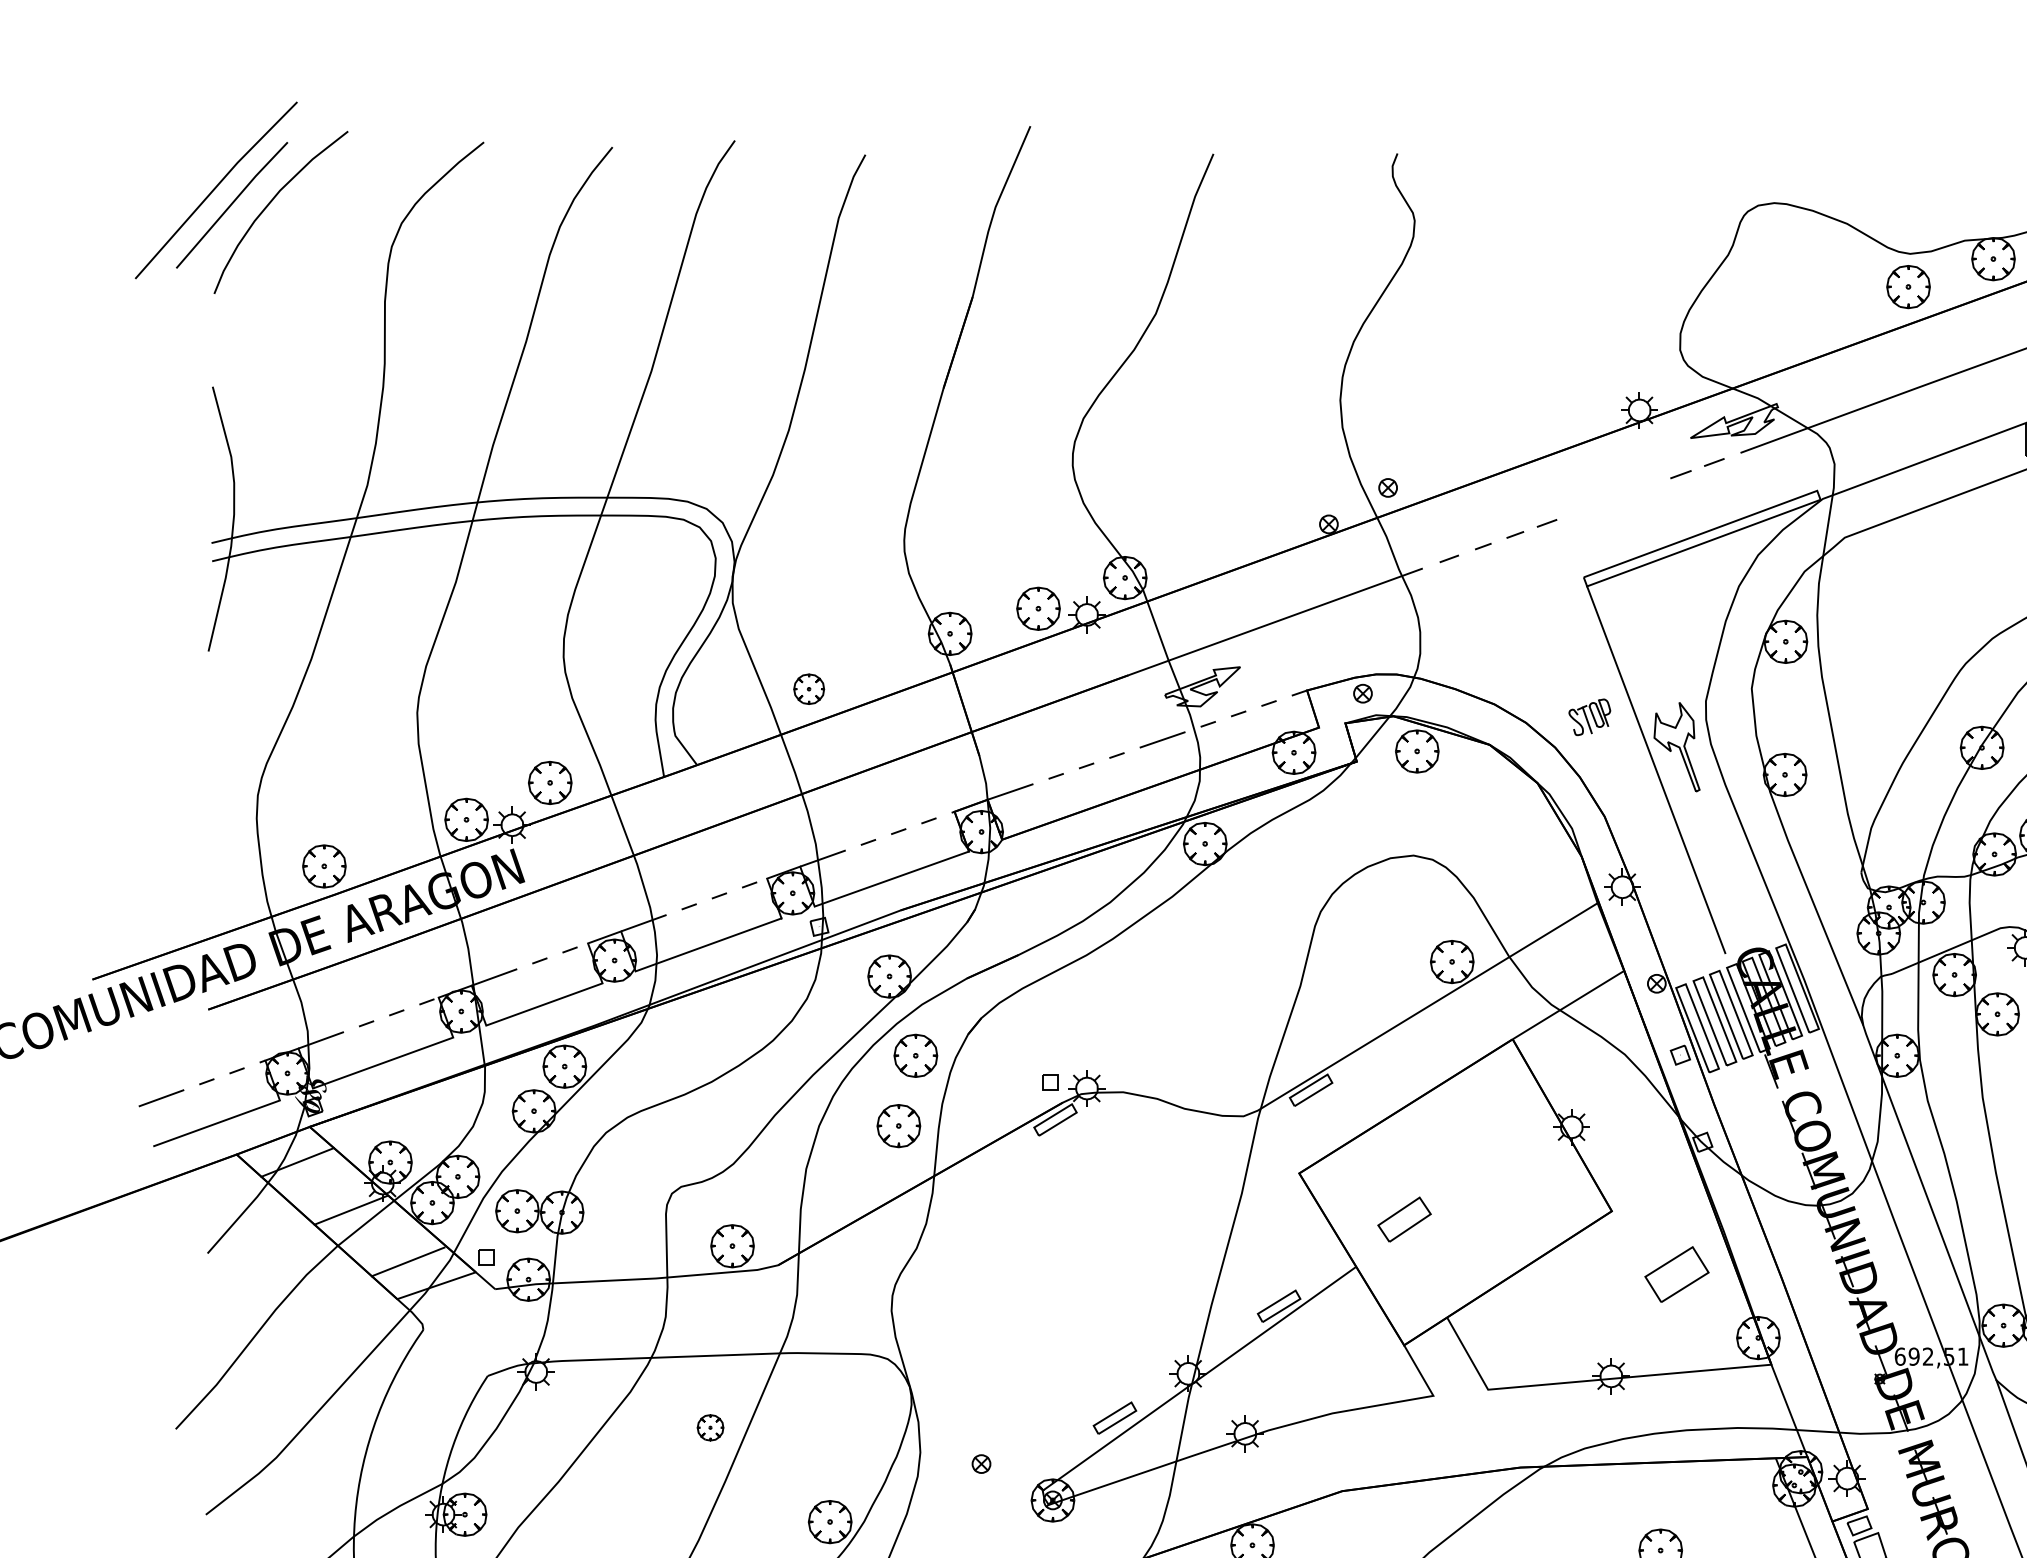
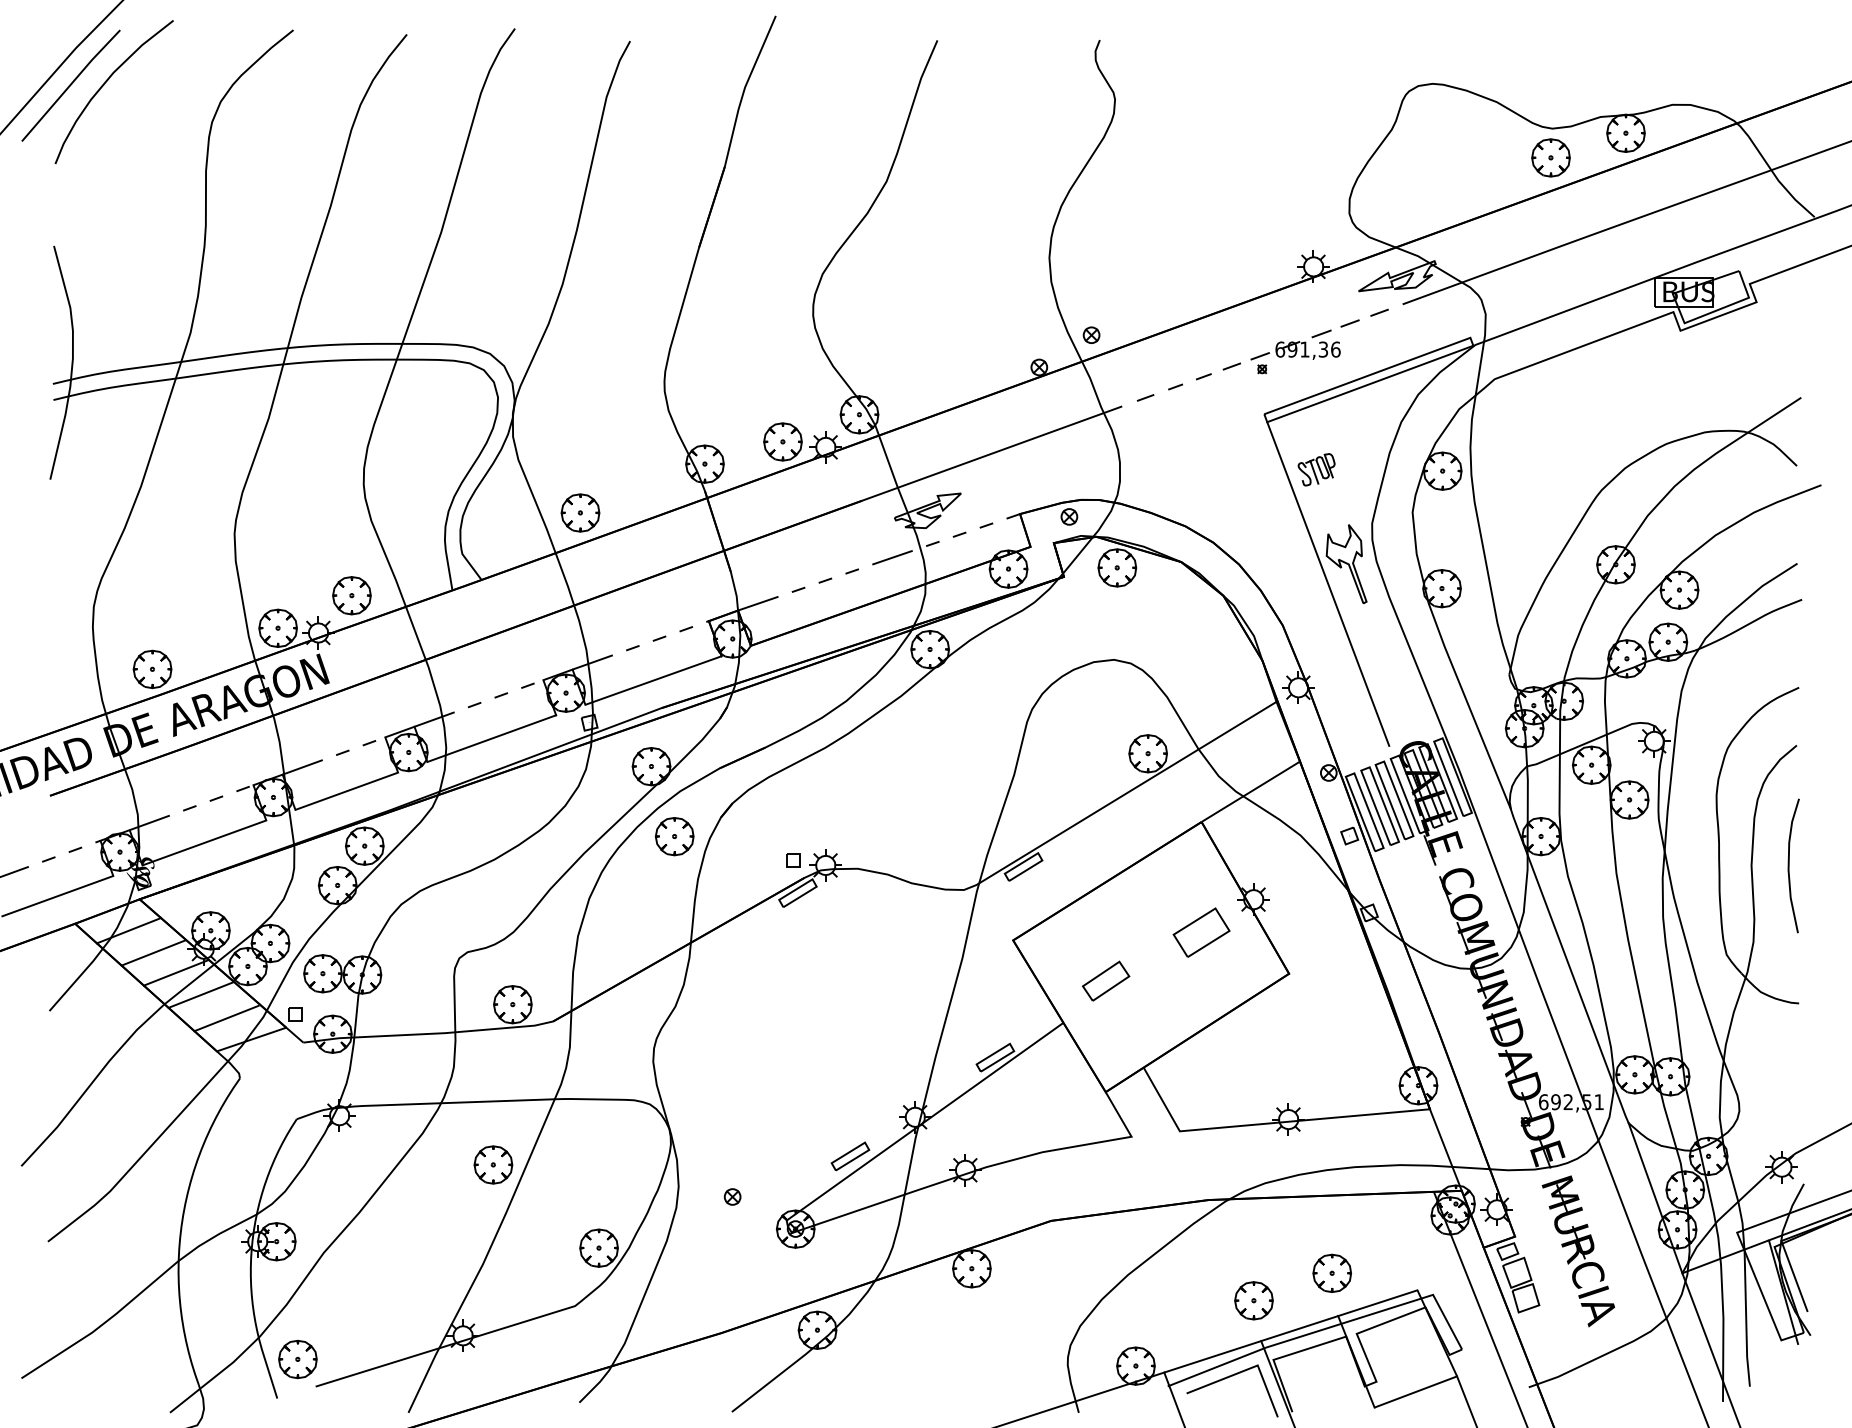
part: (1619, 506) -> (1295, 351), added
part: (809, 688) -> (580, 512), size x1.43
part: (1589, 717) -> (1316, 469), moved
part: (898, 1125) -> (659, 898), removed
line: (325, 1187) -> (153, 952), added
line: (378, 1234) -> (200, 994), added
part: (1676, 1274) -> (1201, 932), moved
part: (710, 1427) -> (493, 1164), size x1.67

